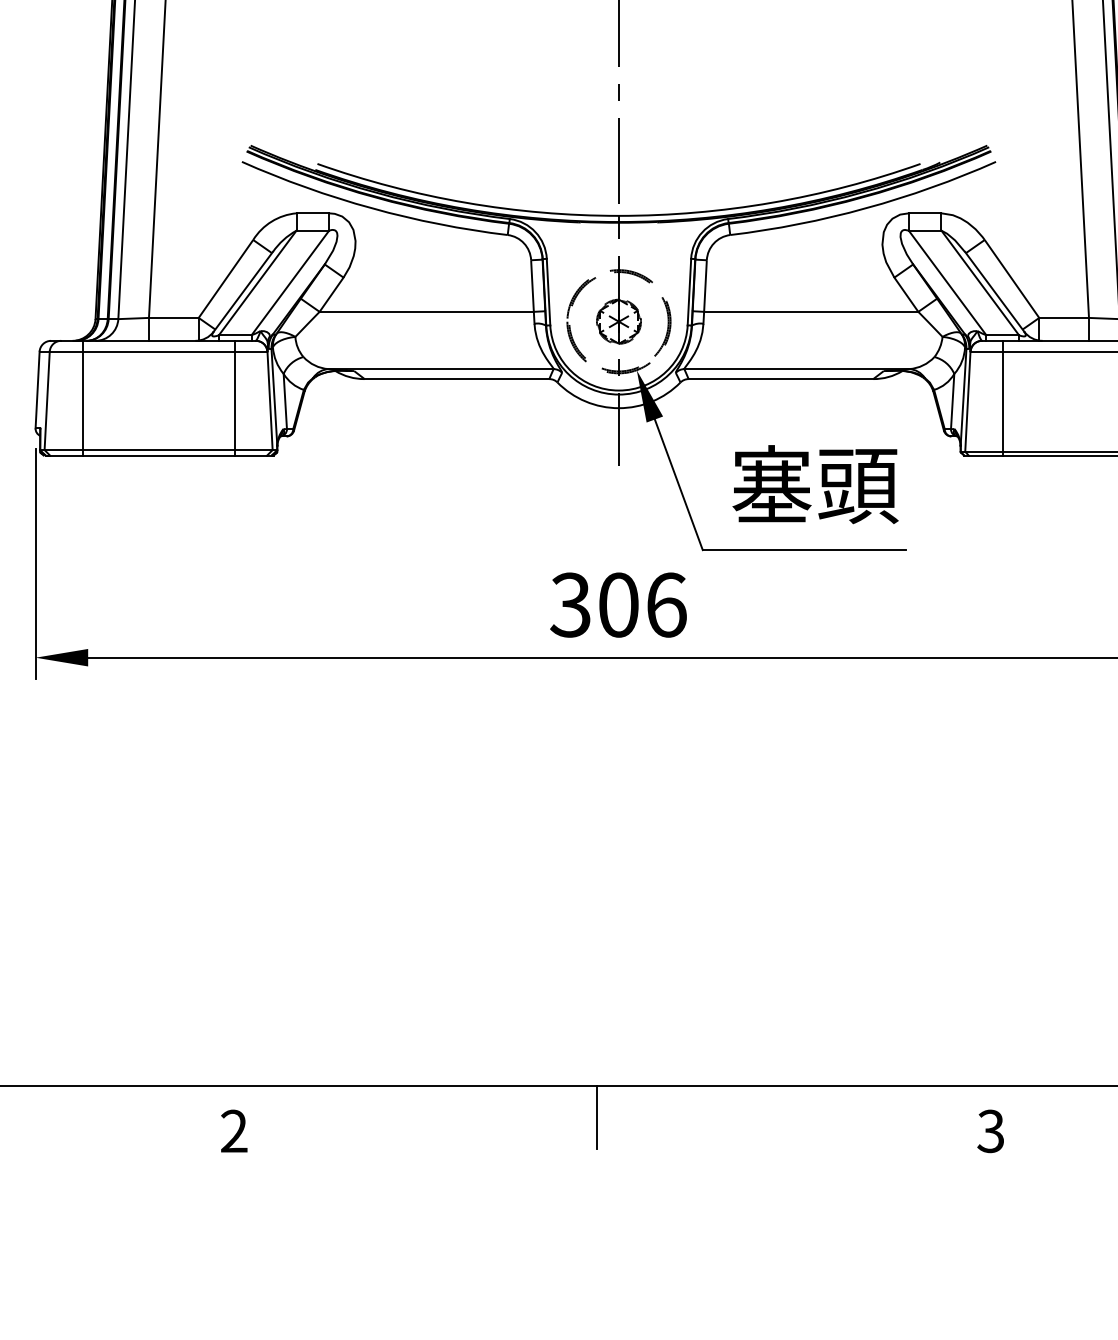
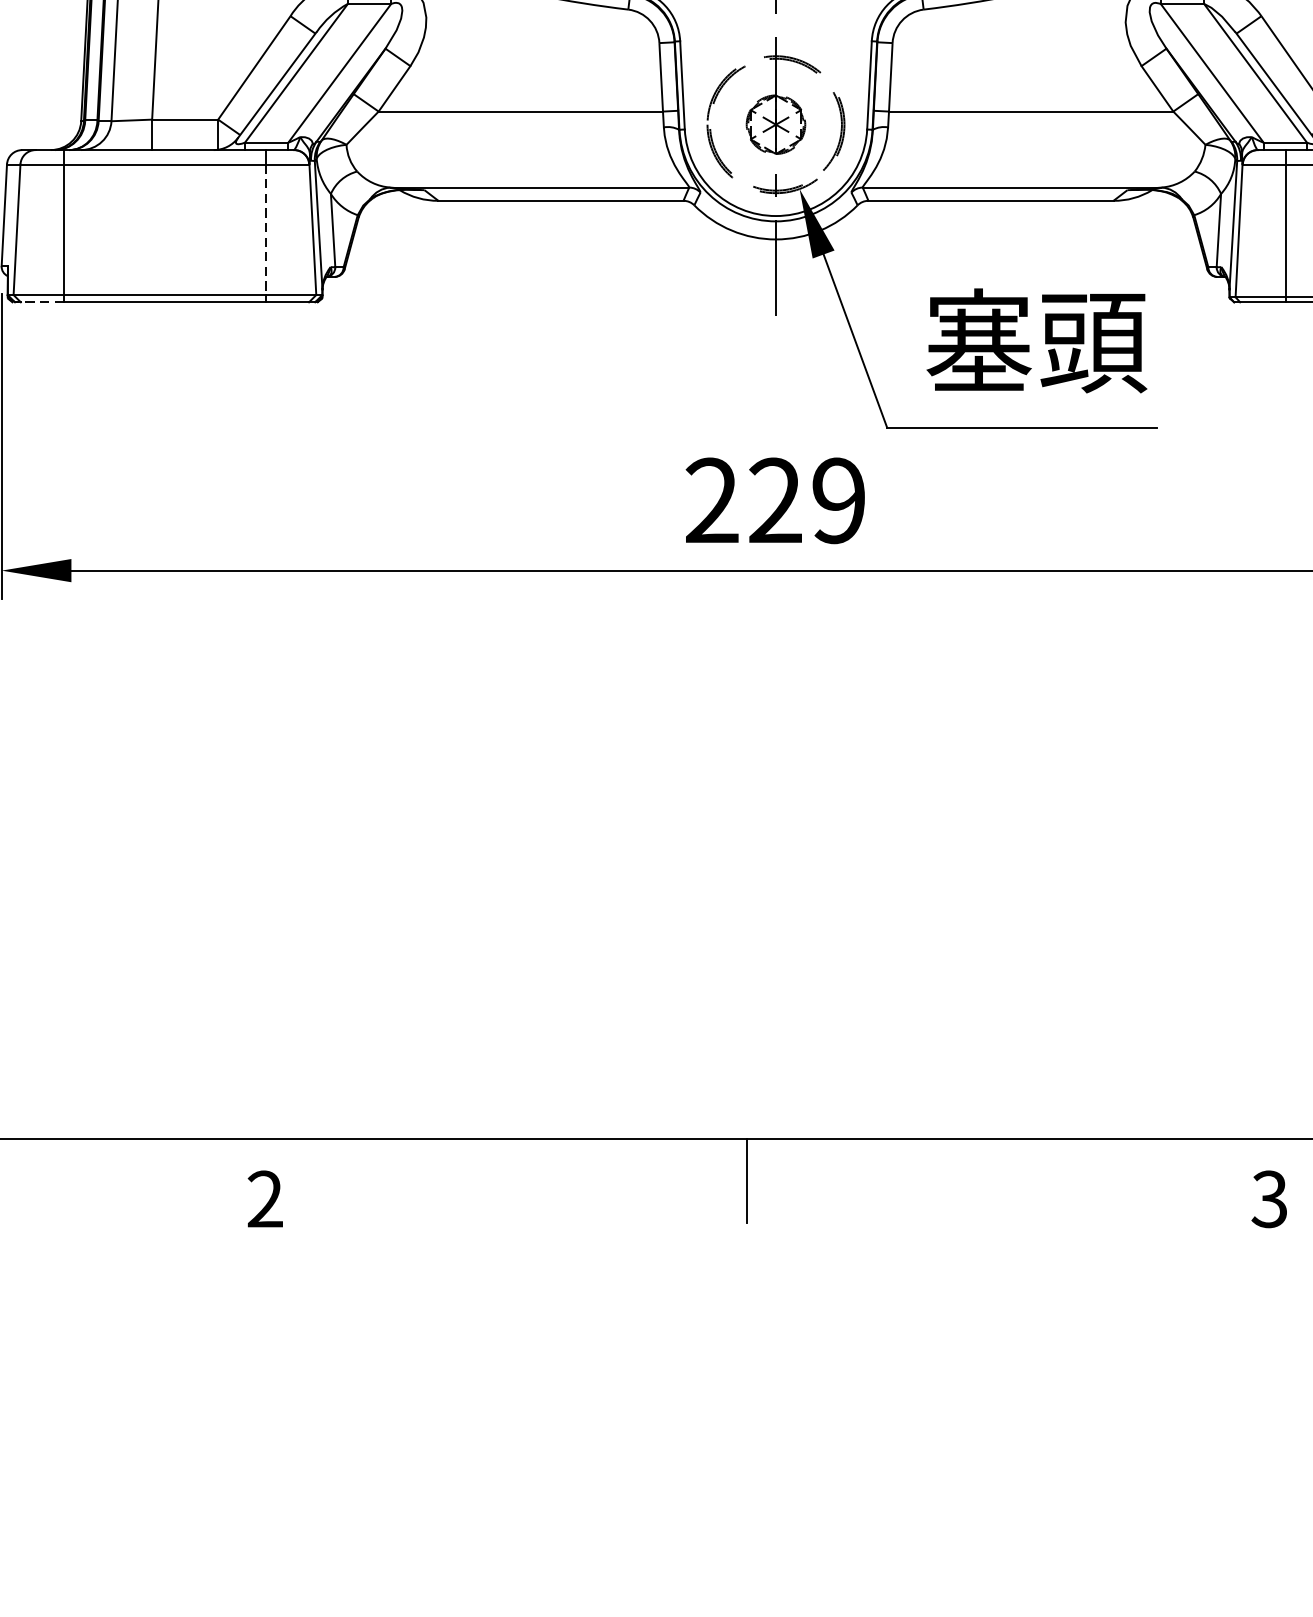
line: (234, 401) -> (265, 230), solid -> dashed
line: (65, 455) -> (41, 302), solid -> dashed
text: (618, 604) -> (775, 500), 306 -> 229

